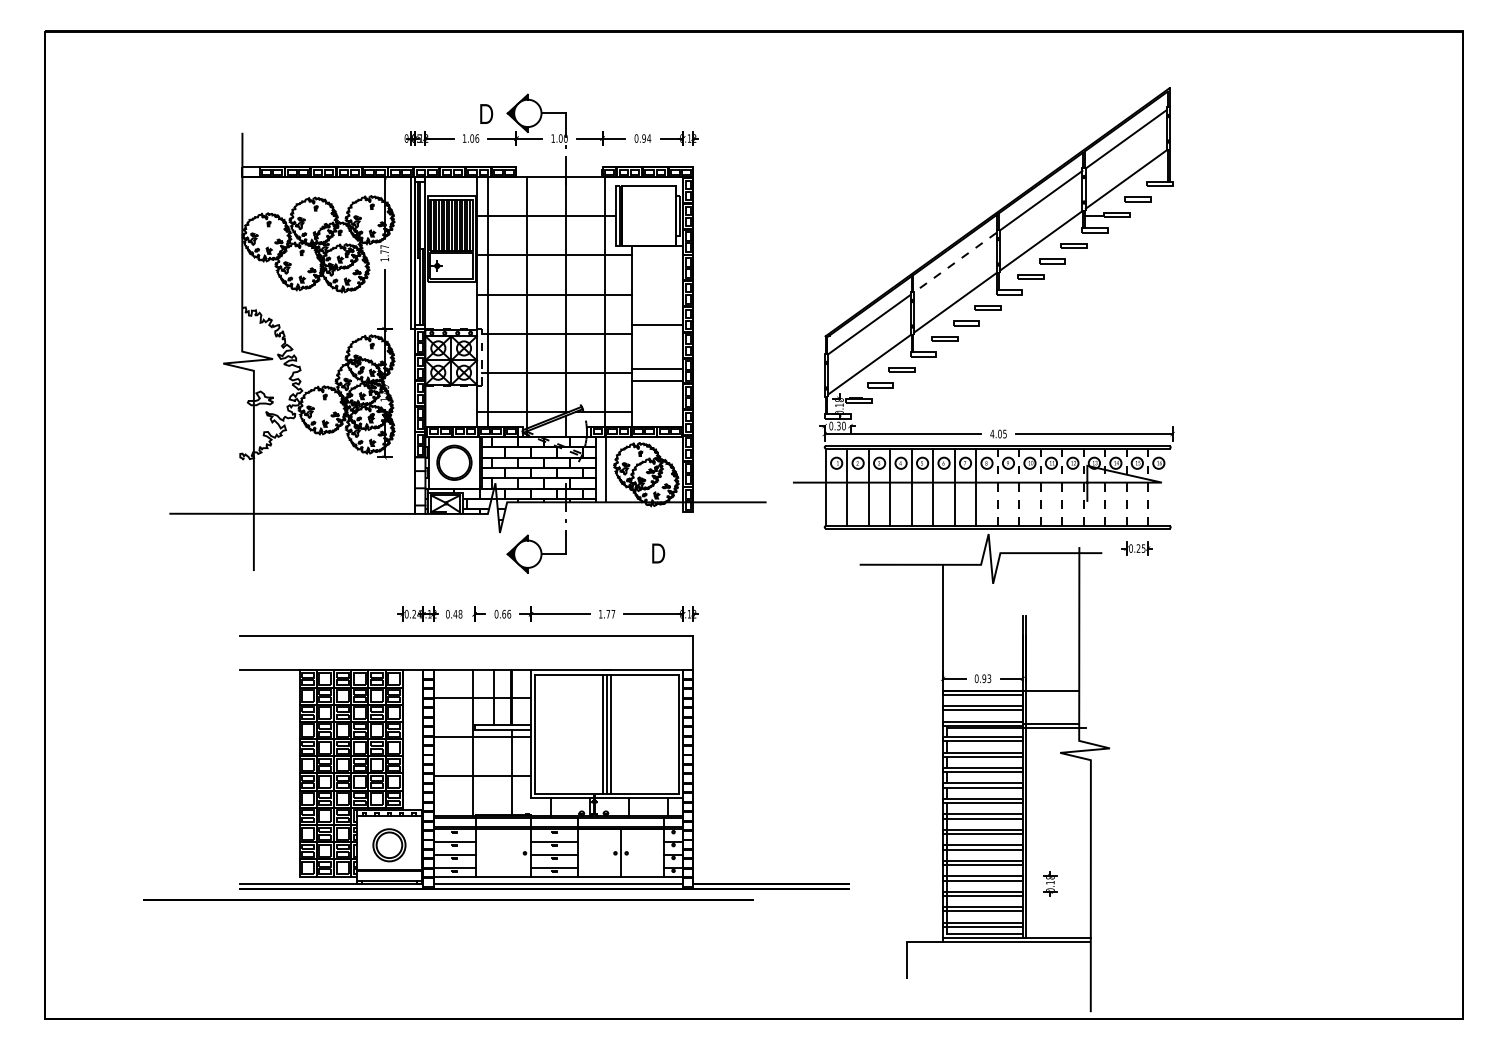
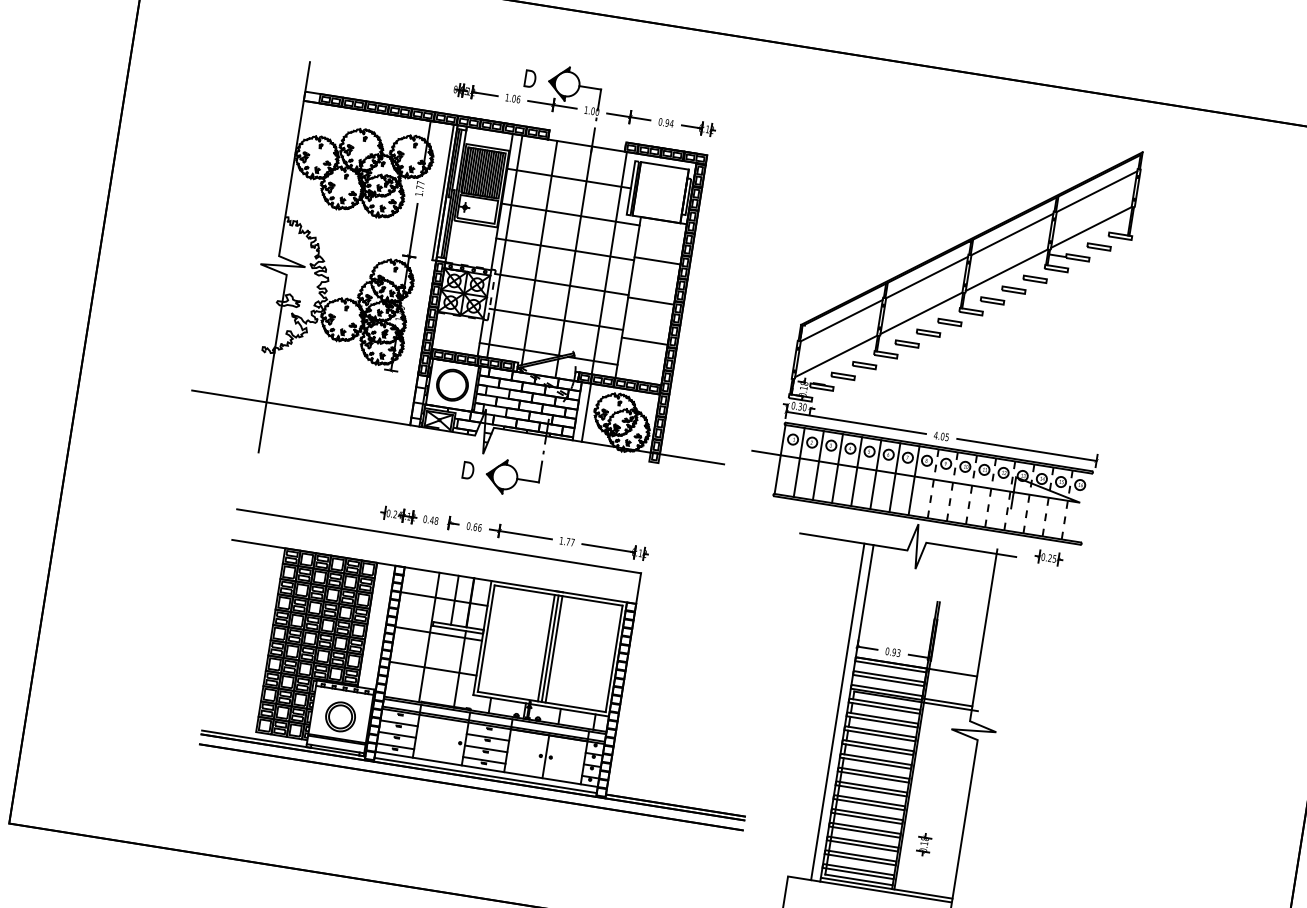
line: (955, 262) -> (927, 277), dashed -> solid
line: (657, 325) -> (657, 261), moved
line: (657, 369) -> (651, 301), moved
text: (658, 553) -> (468, 470), moved
line: (932, 753) -> (837, 711), added
line: (448, 899) -> (471, 787), moved

